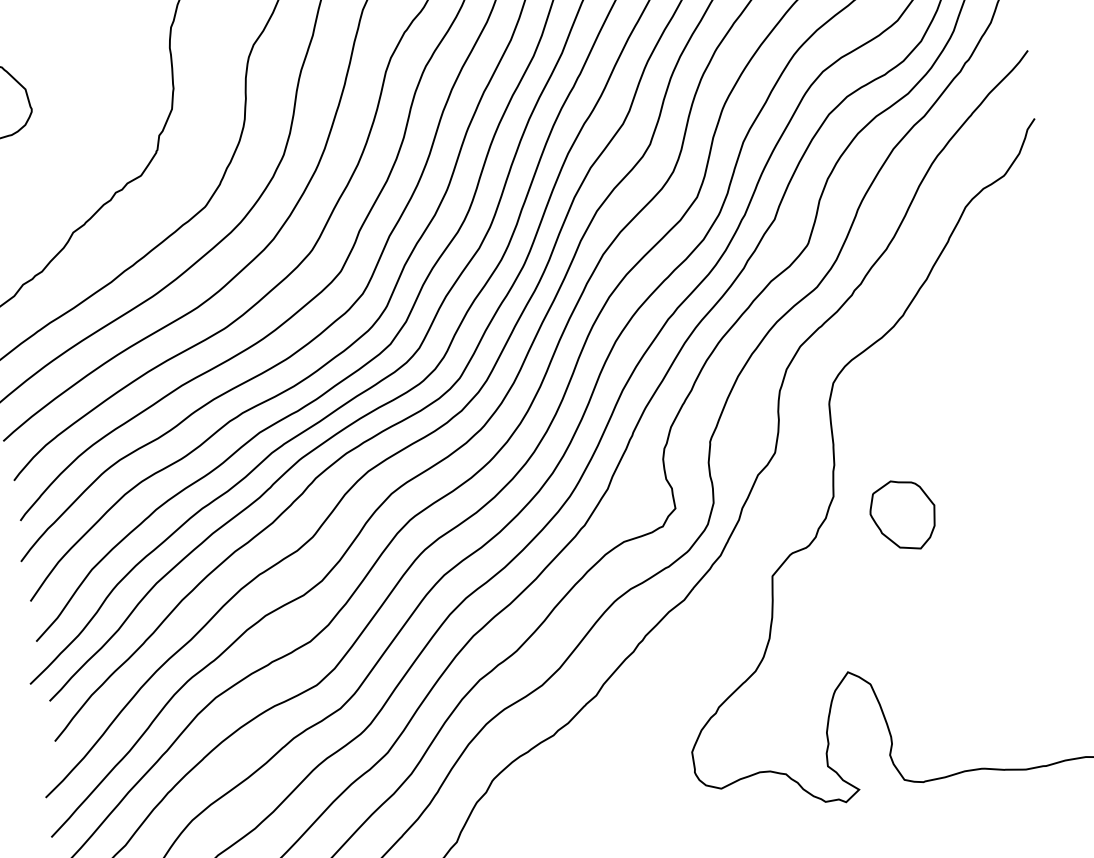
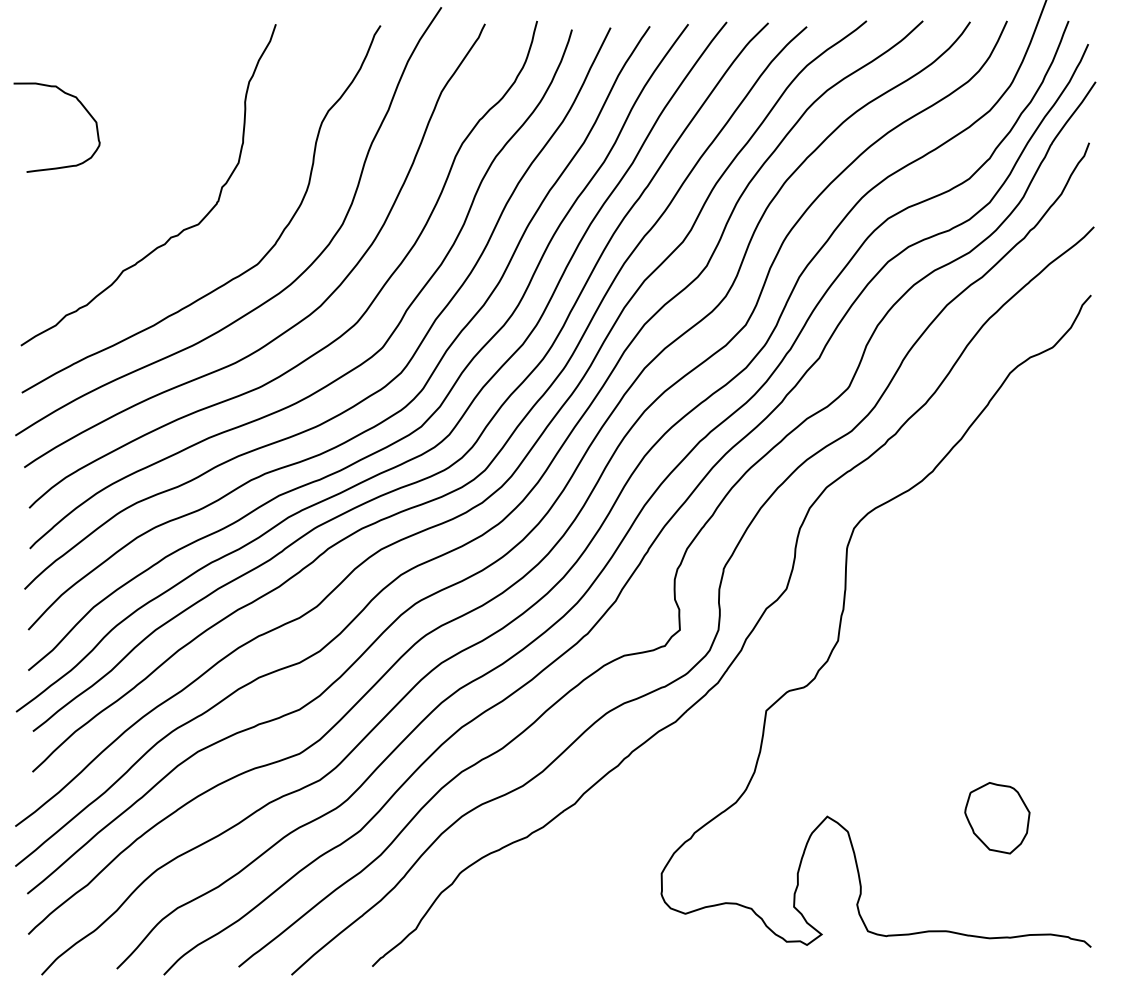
part: (903, 515) -> (997, 818), moved

